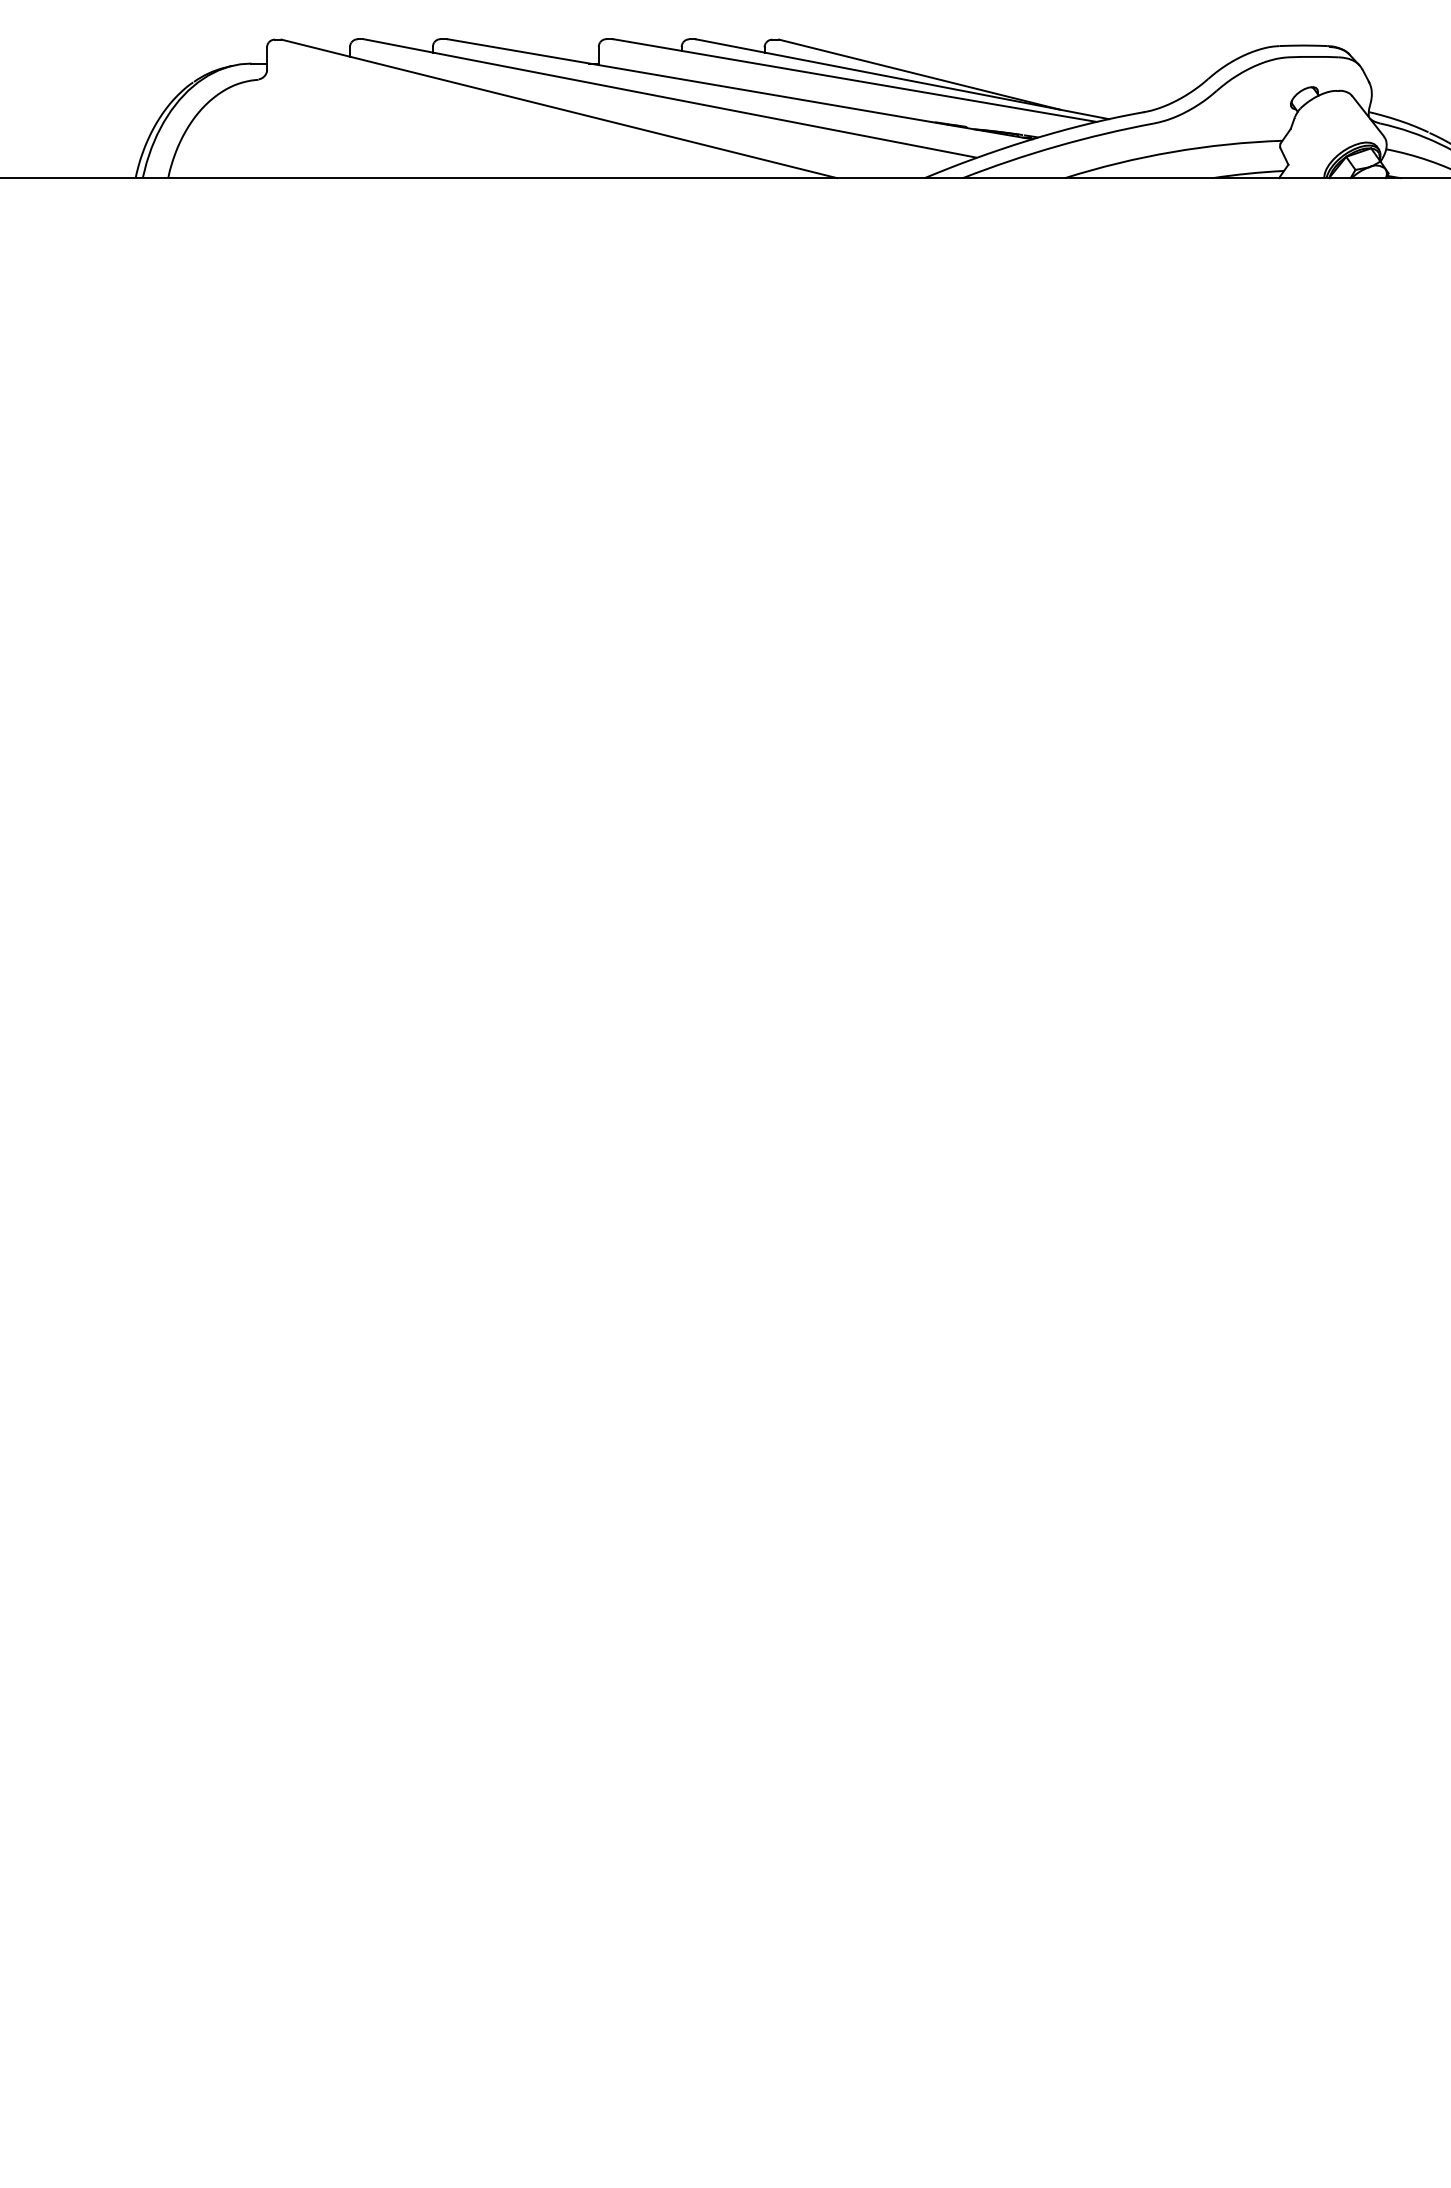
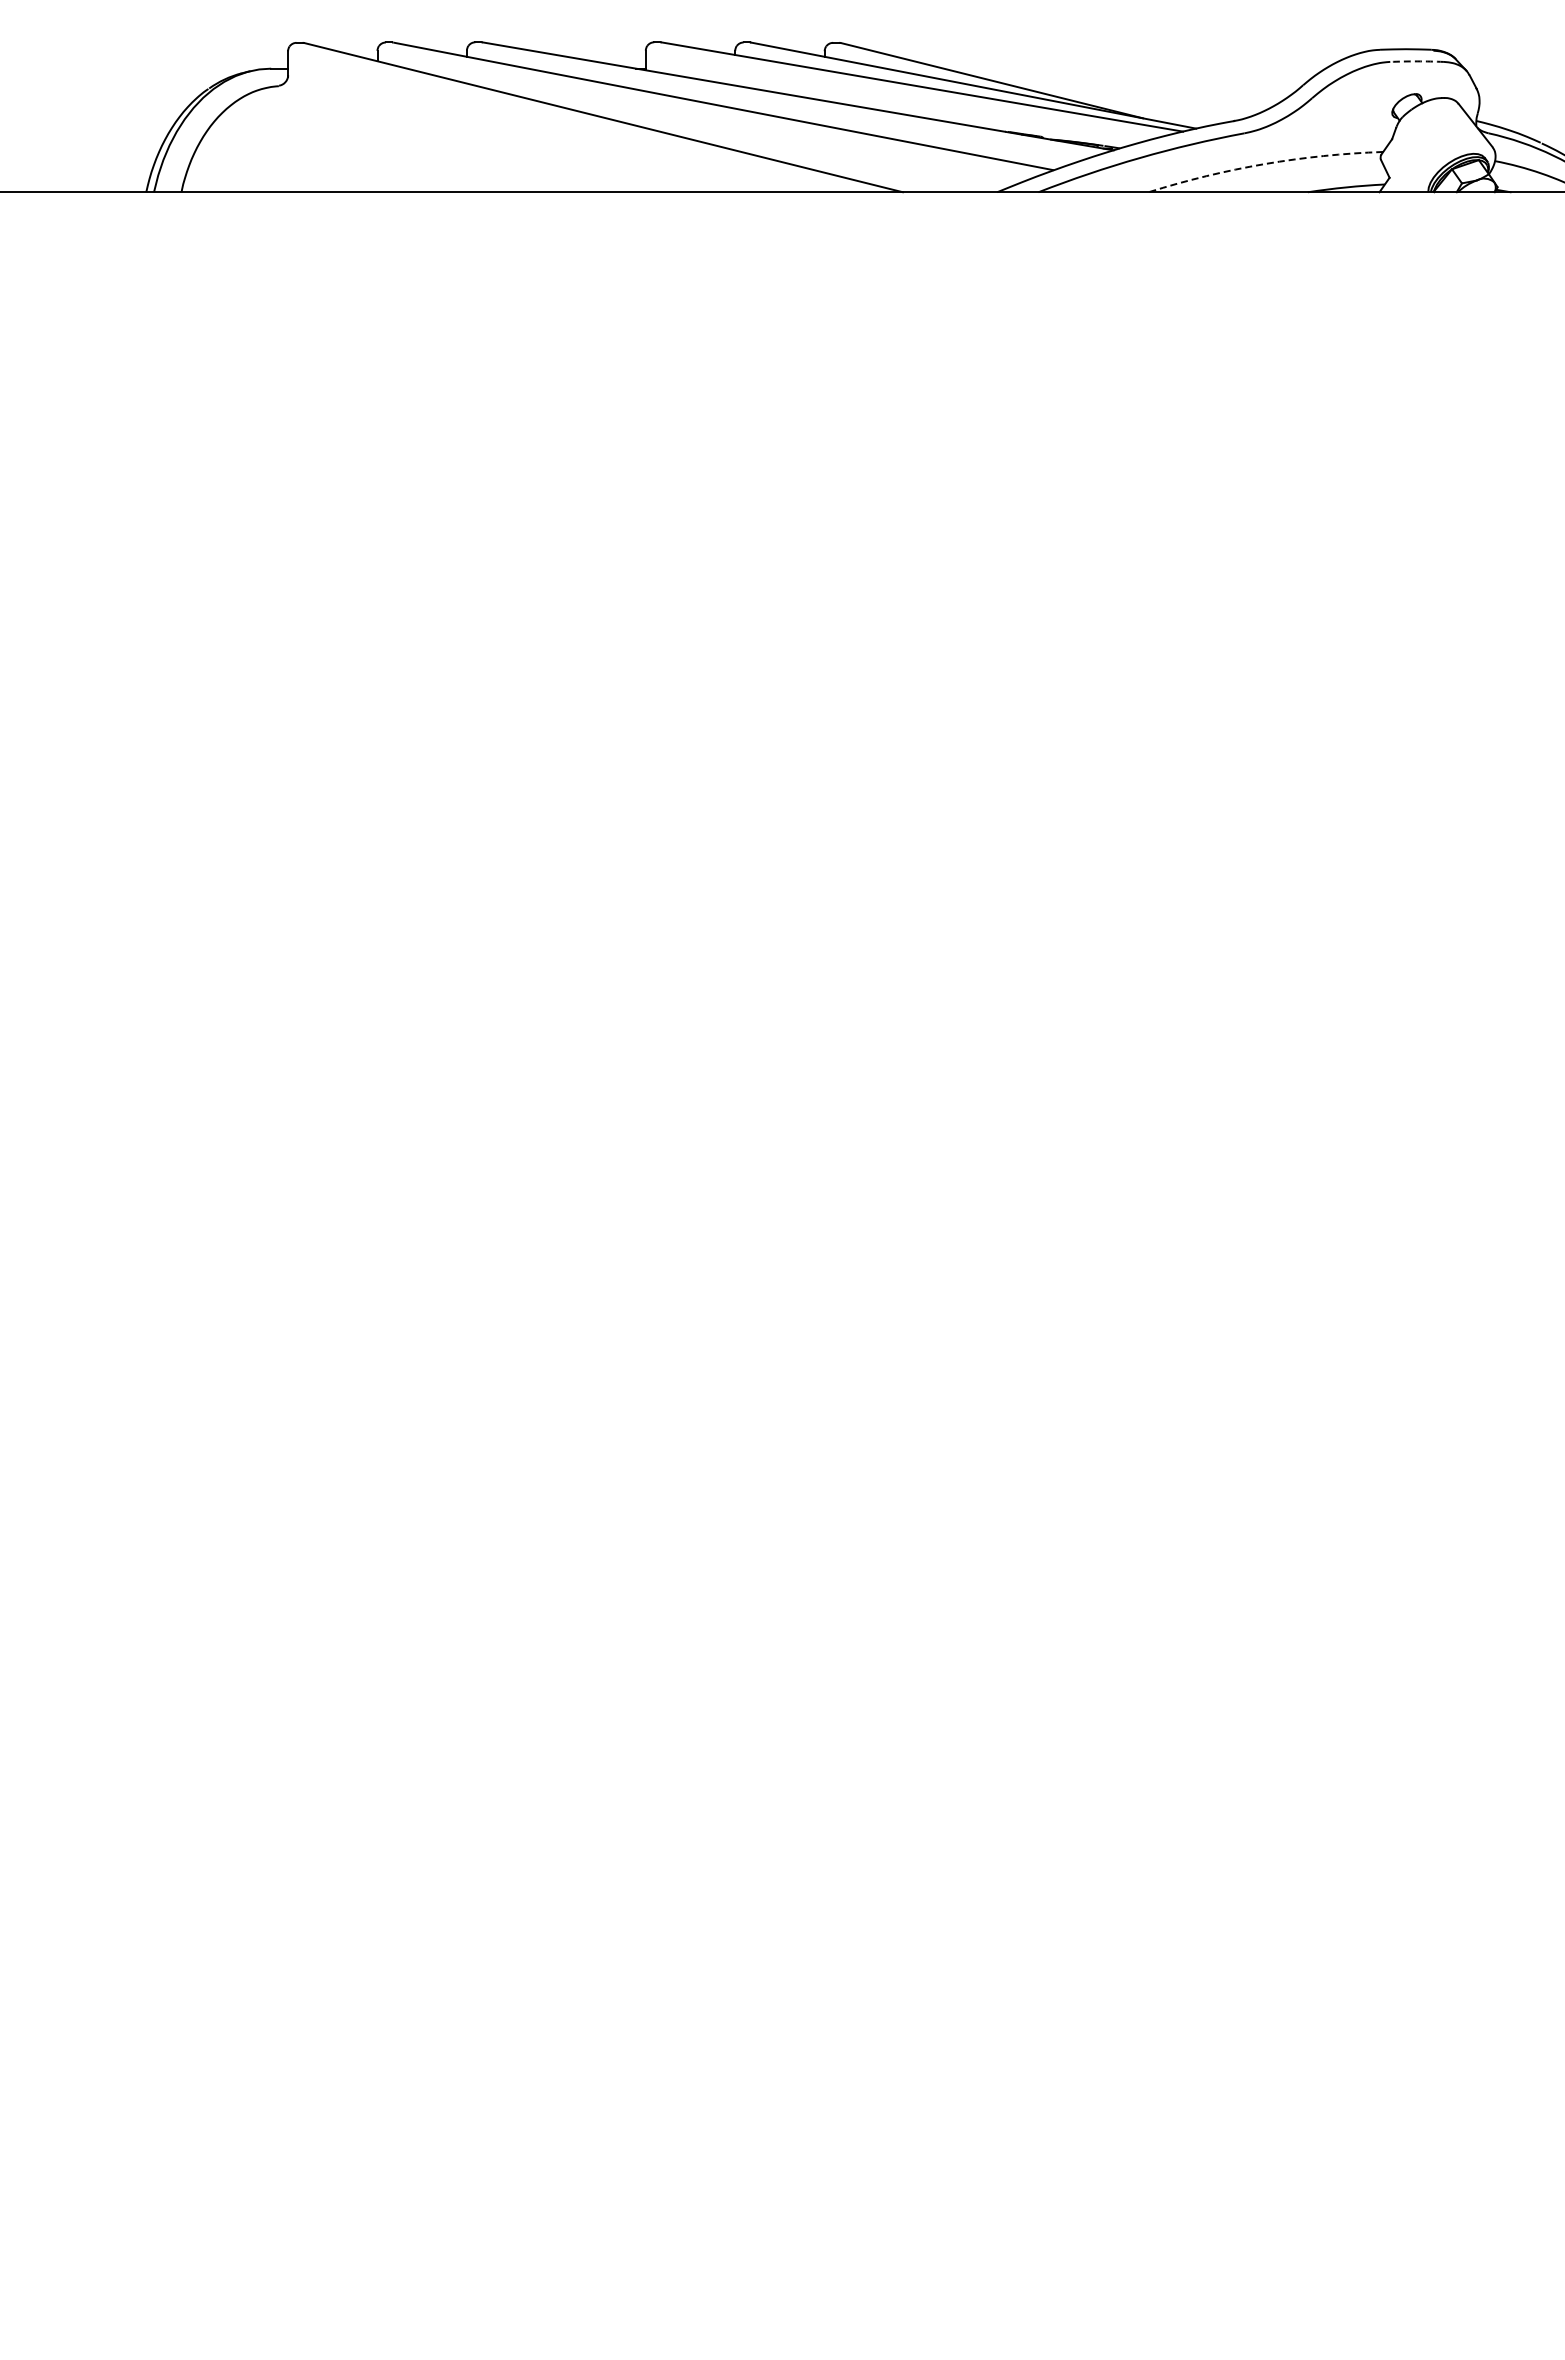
arc: (1314, 56) -> (1417, 61), solid -> dashed
arc: (1172, 152) -> (1264, 164), solid -> dashed

